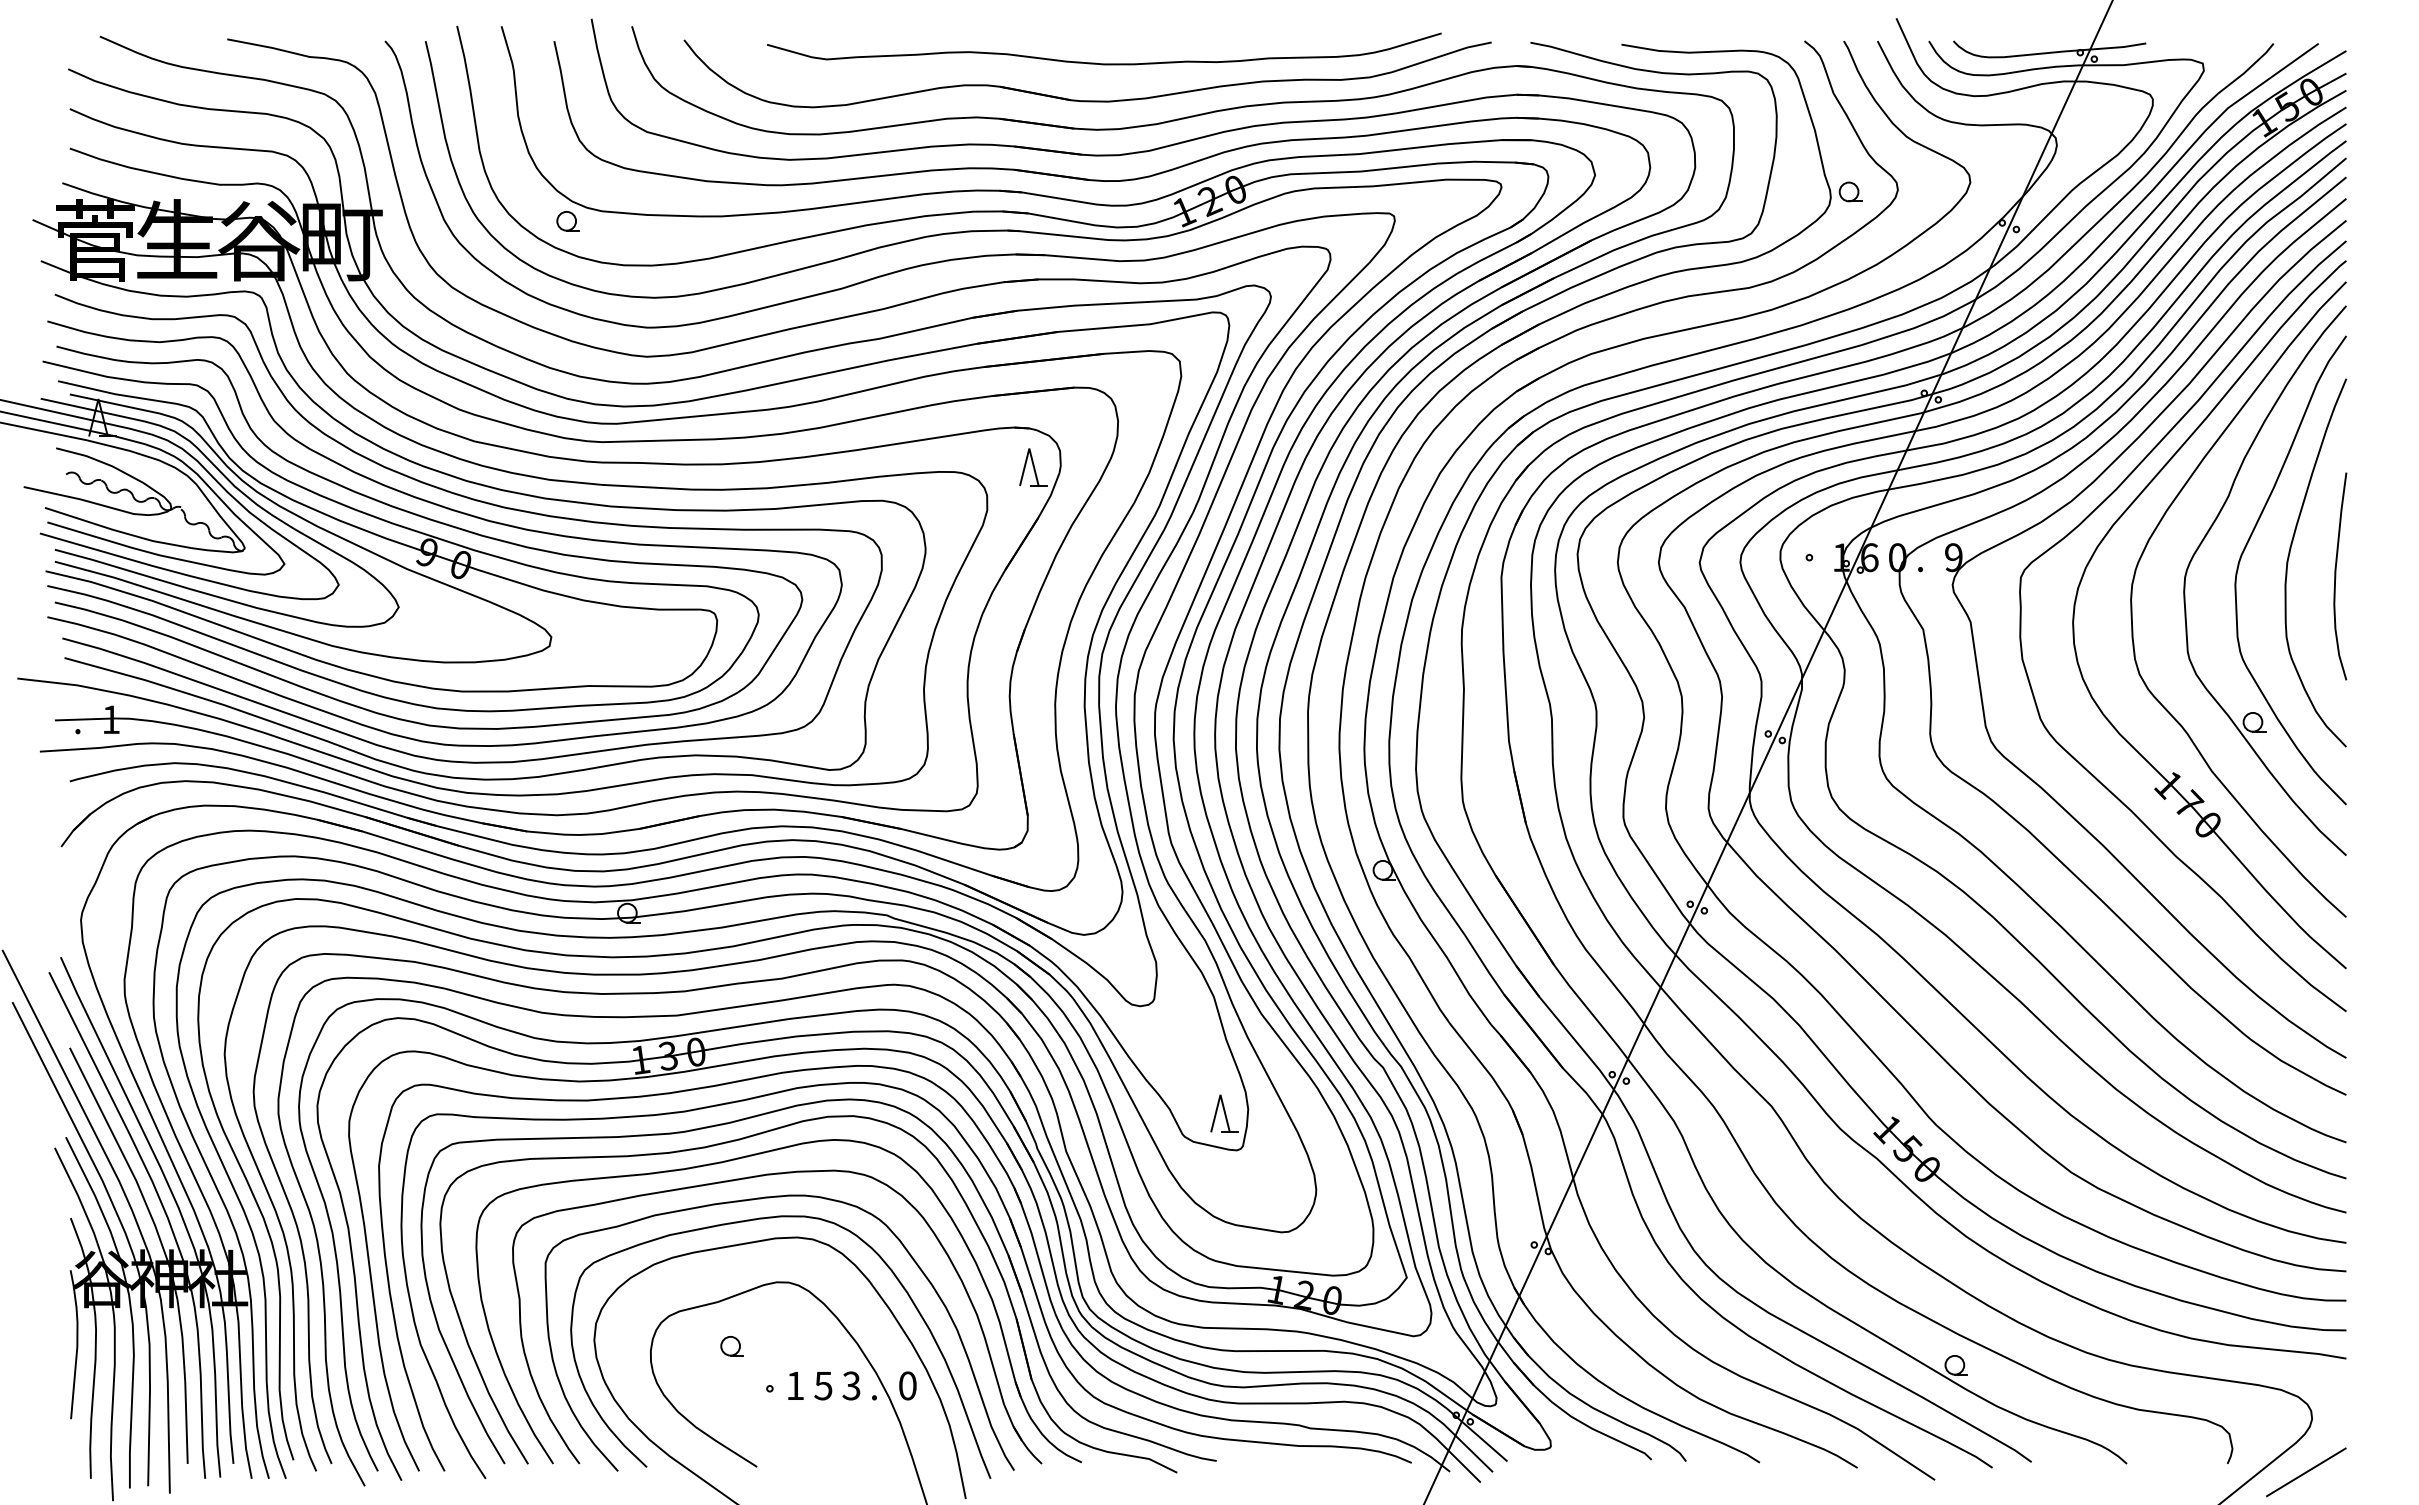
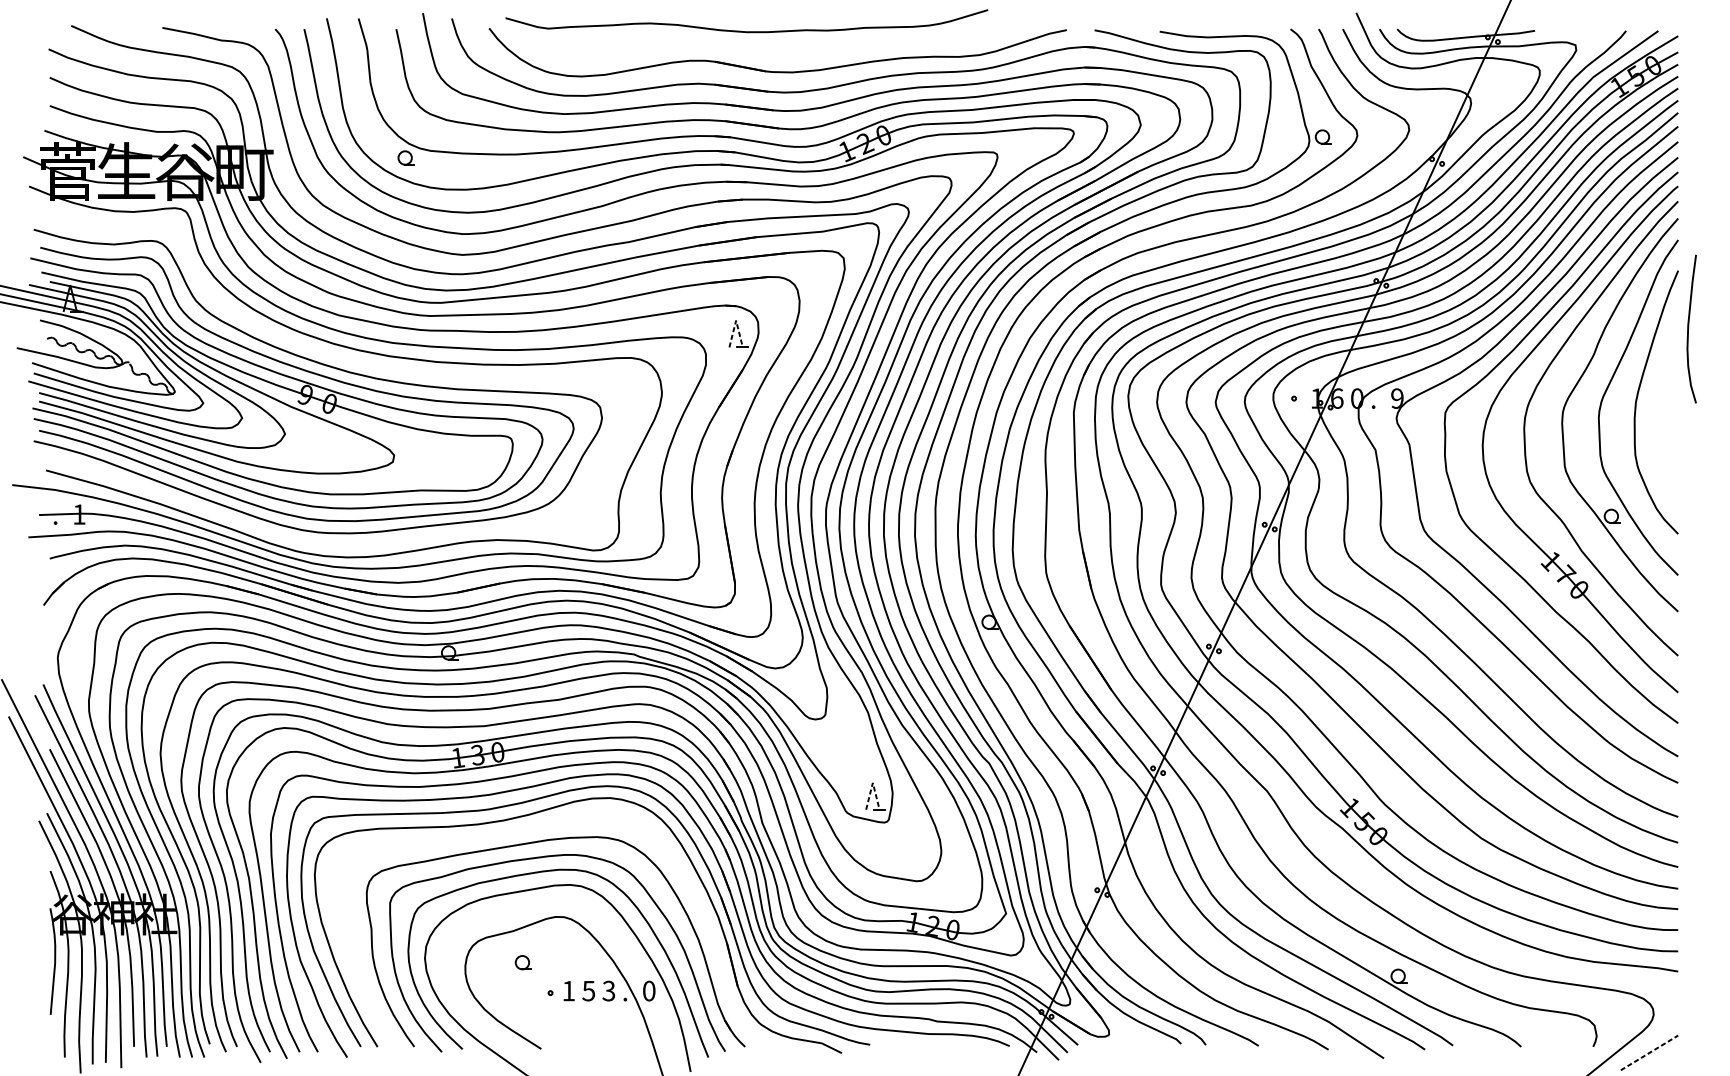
curve: (1103, 63) -> (746, 31), moved
line: (1029, 448) -> (736, 320), solid -> dashed
curve: (476, 501) -> (340, 358), removed
curve: (2336, 576) -> (1689, 329), moved
line: (1220, 1094) -> (872, 782), solid -> dashed
part: (743, 1158) -> (531, 828), removed
line: (2306, 1472) -> (1649, 1053), solid -> dashed

